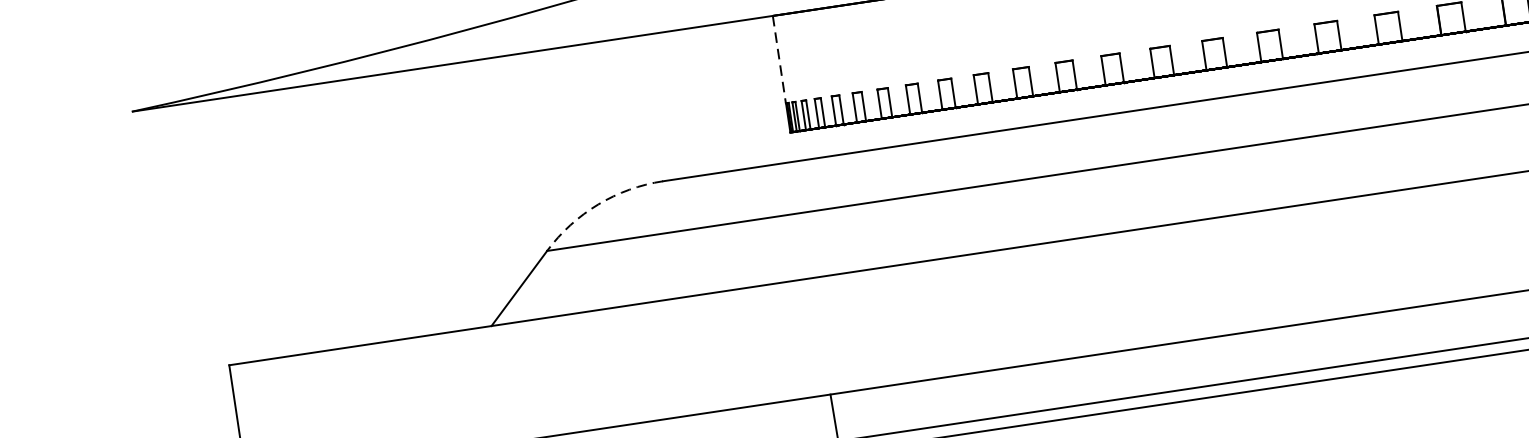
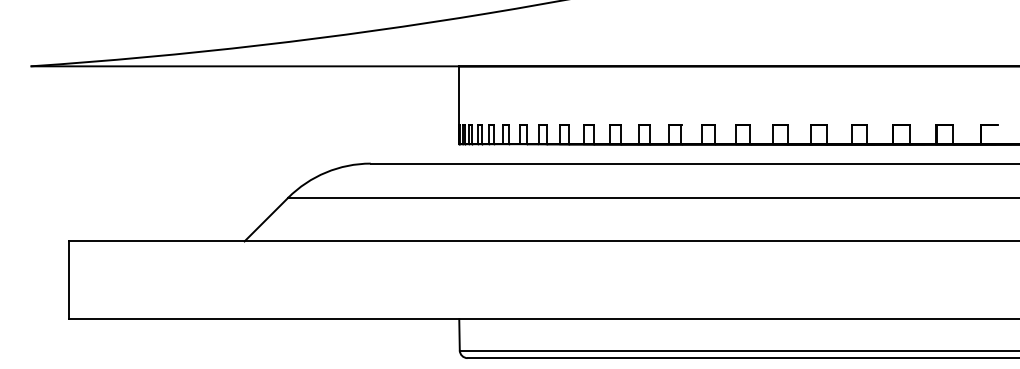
line: (779, 61) -> (458, 96), dashed -> solid
arc: (598, 204) -> (326, 172), dashed -> solid

